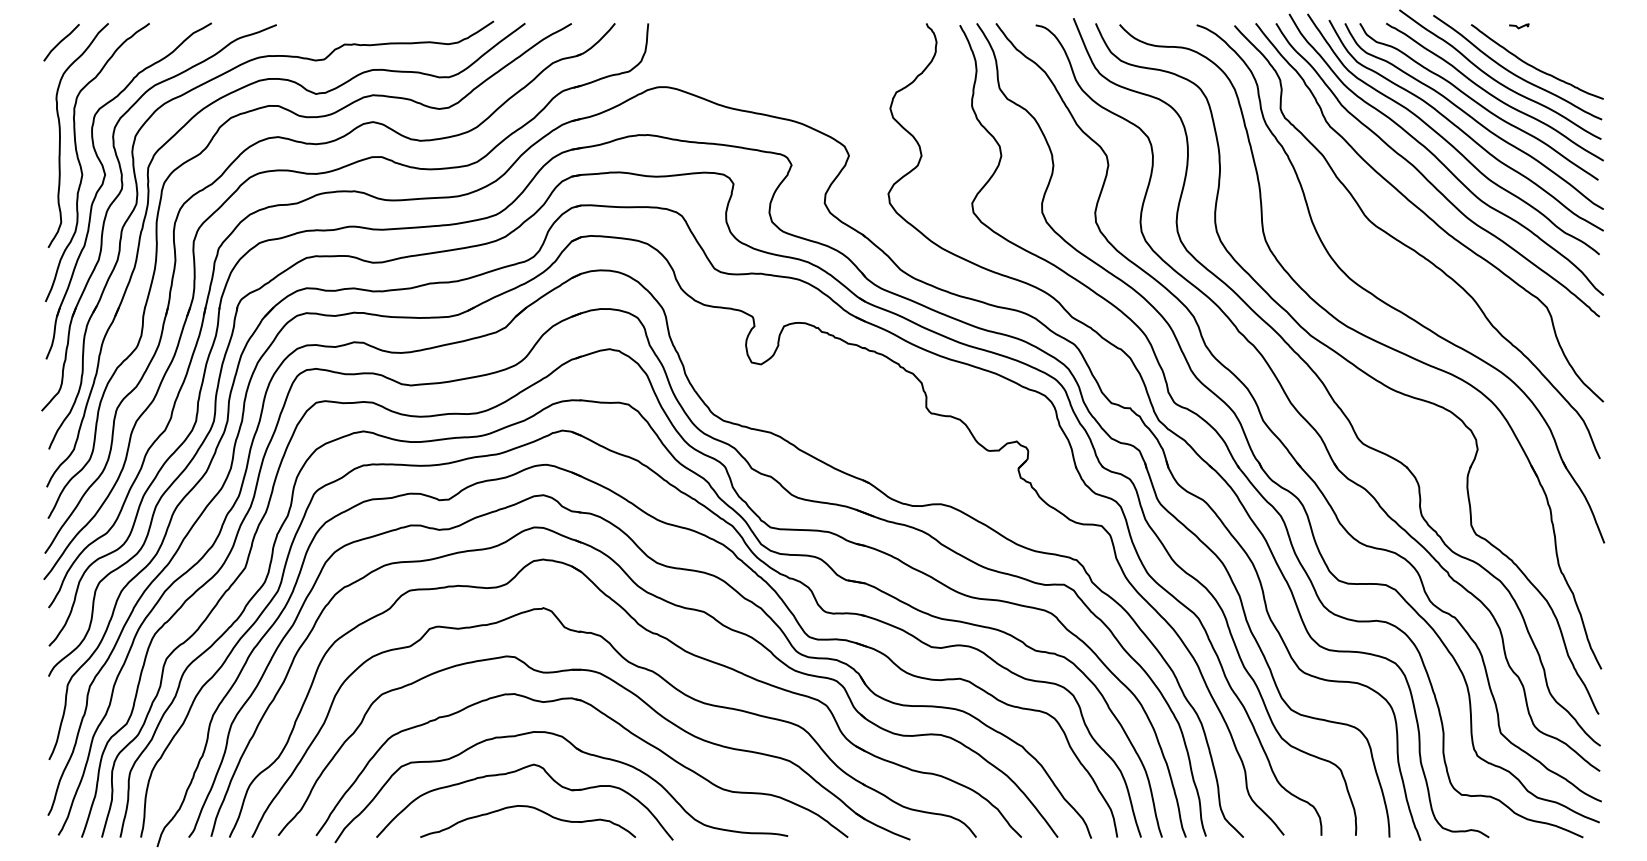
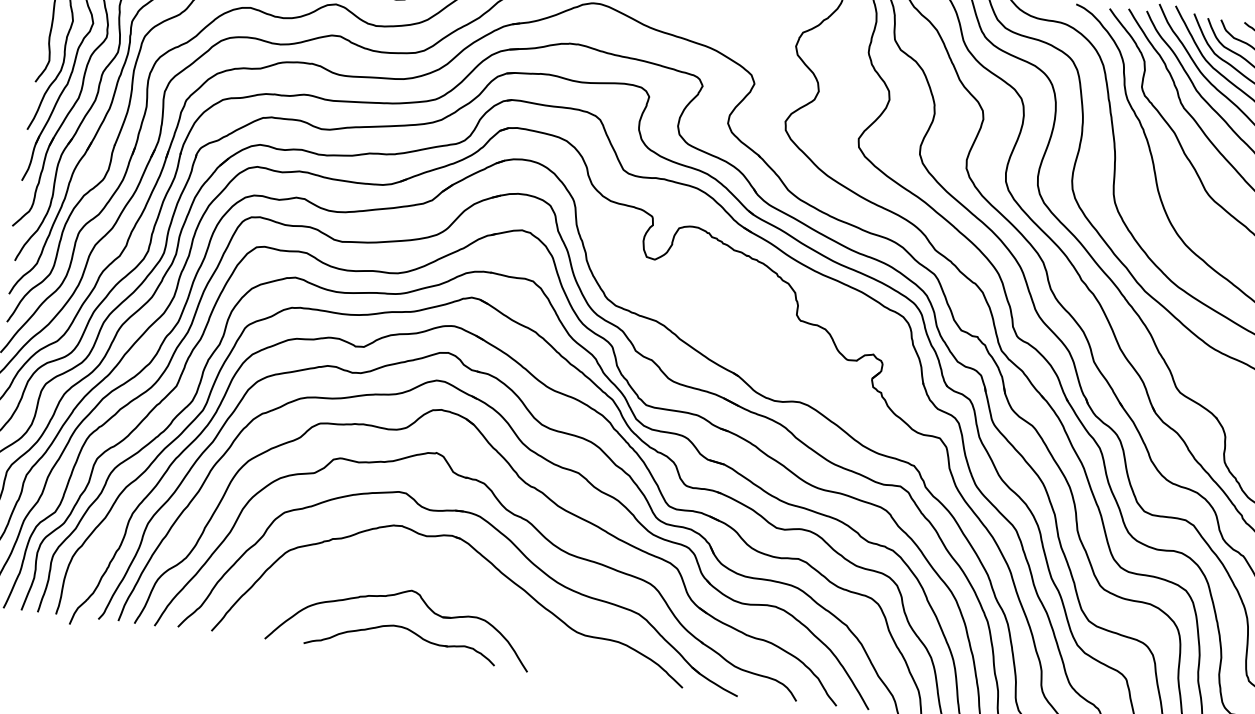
part: (579, 751) -> (453, 583), removed

